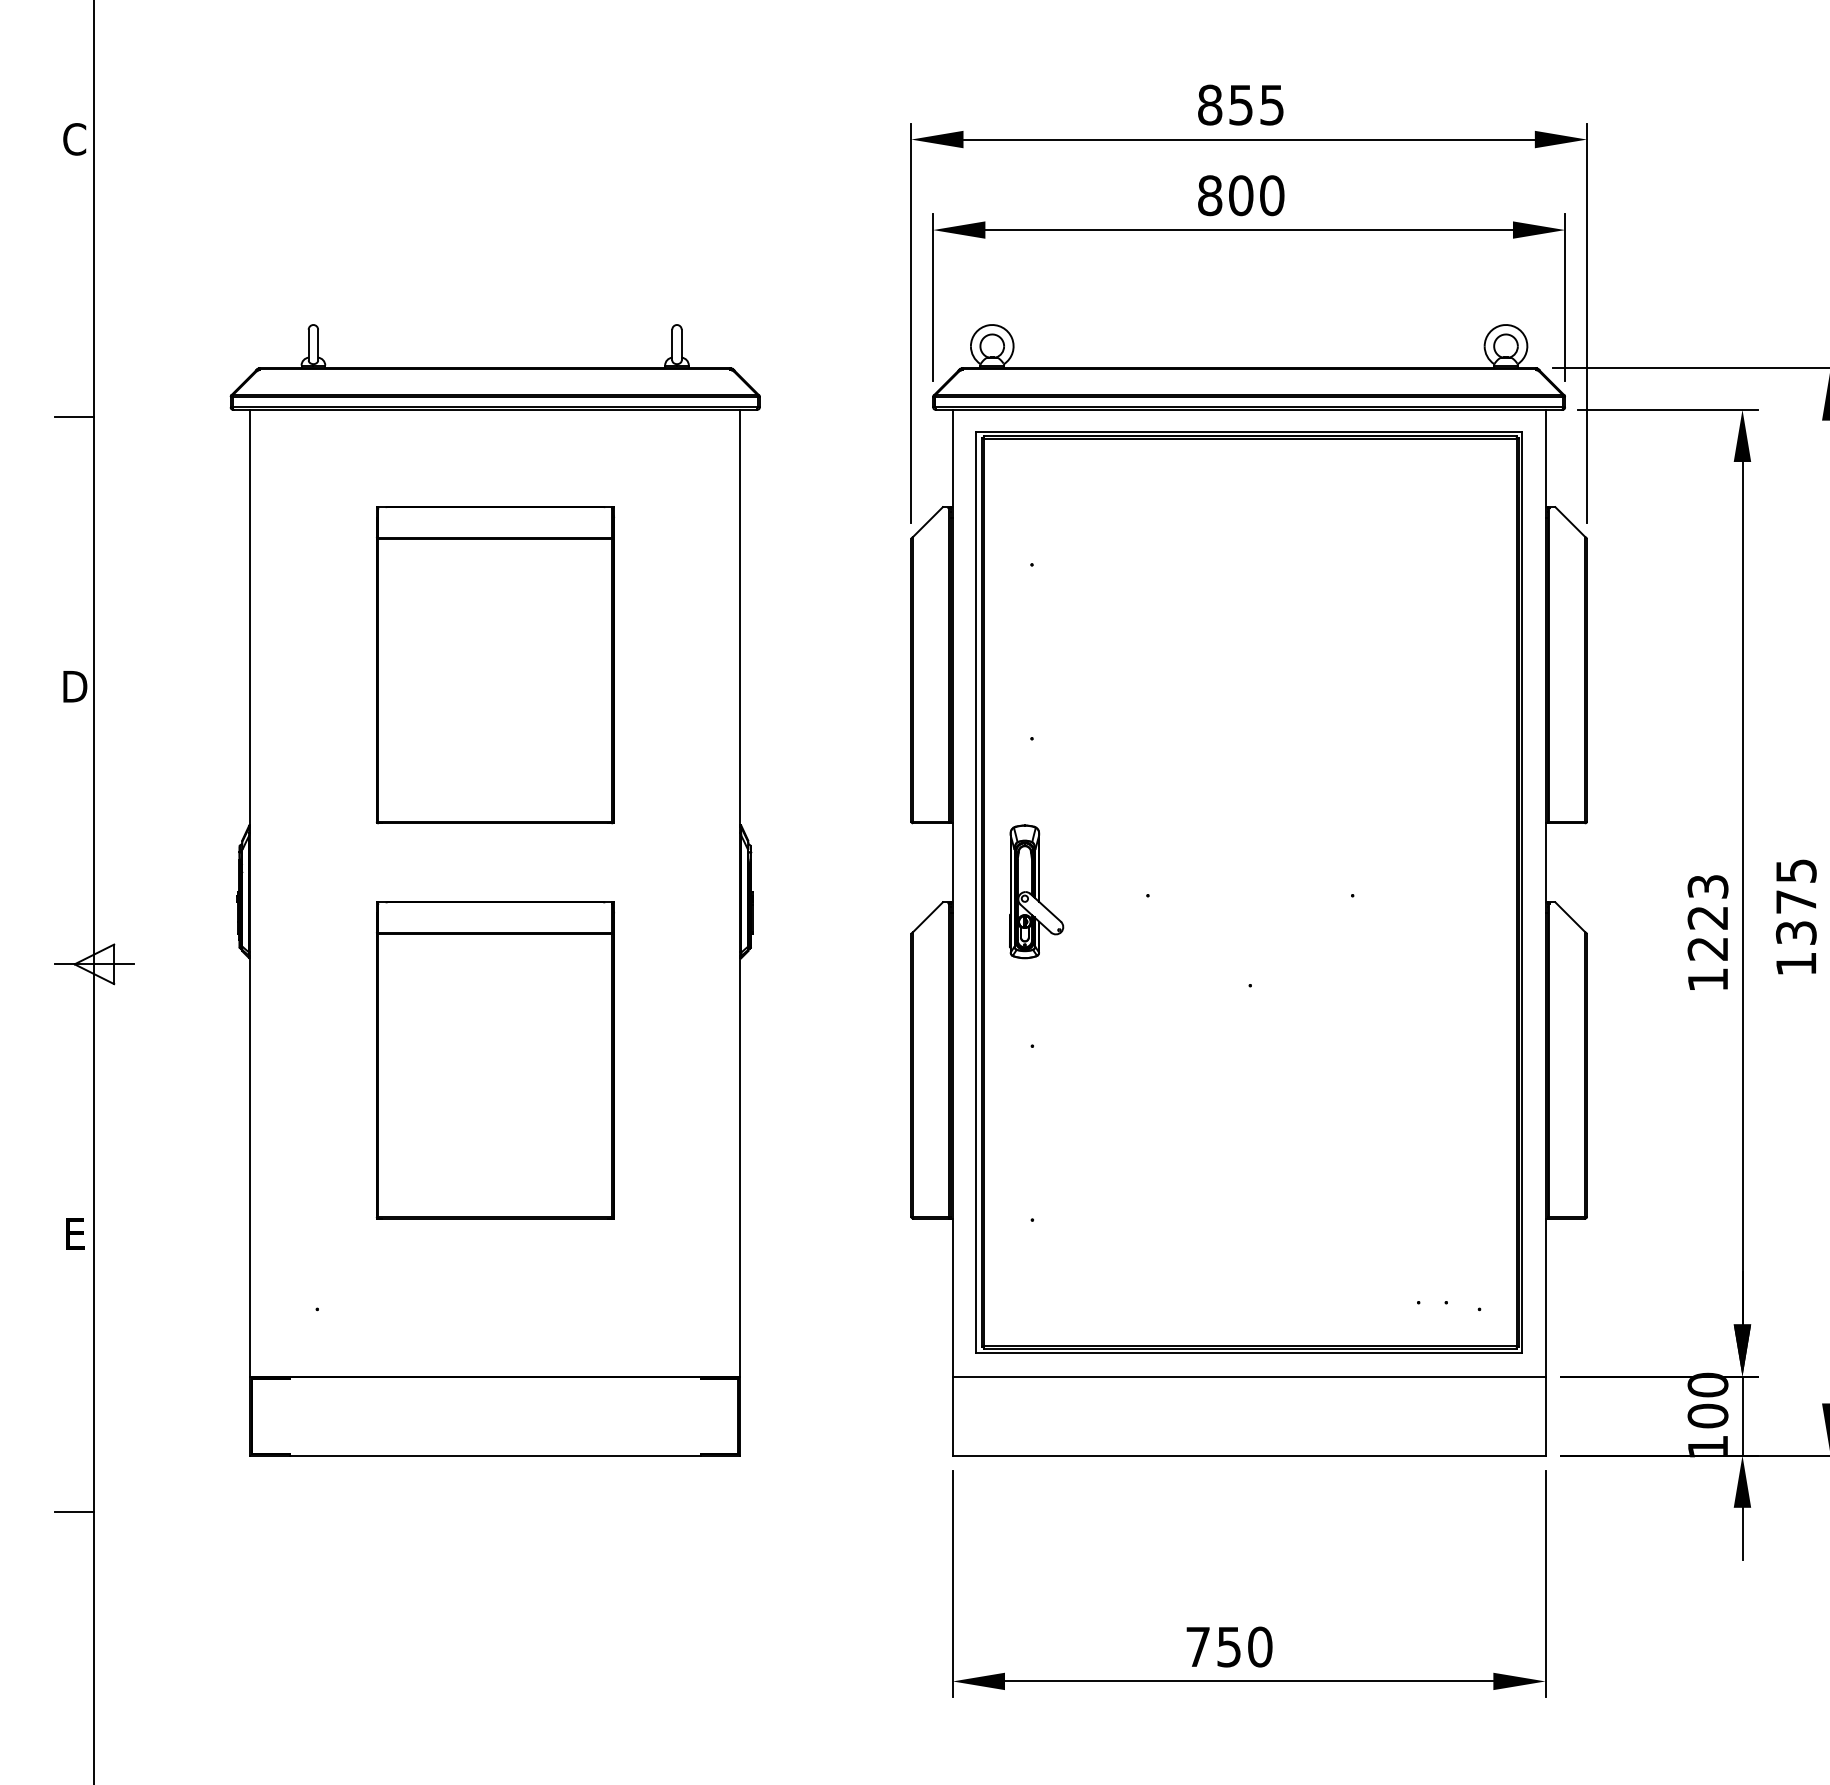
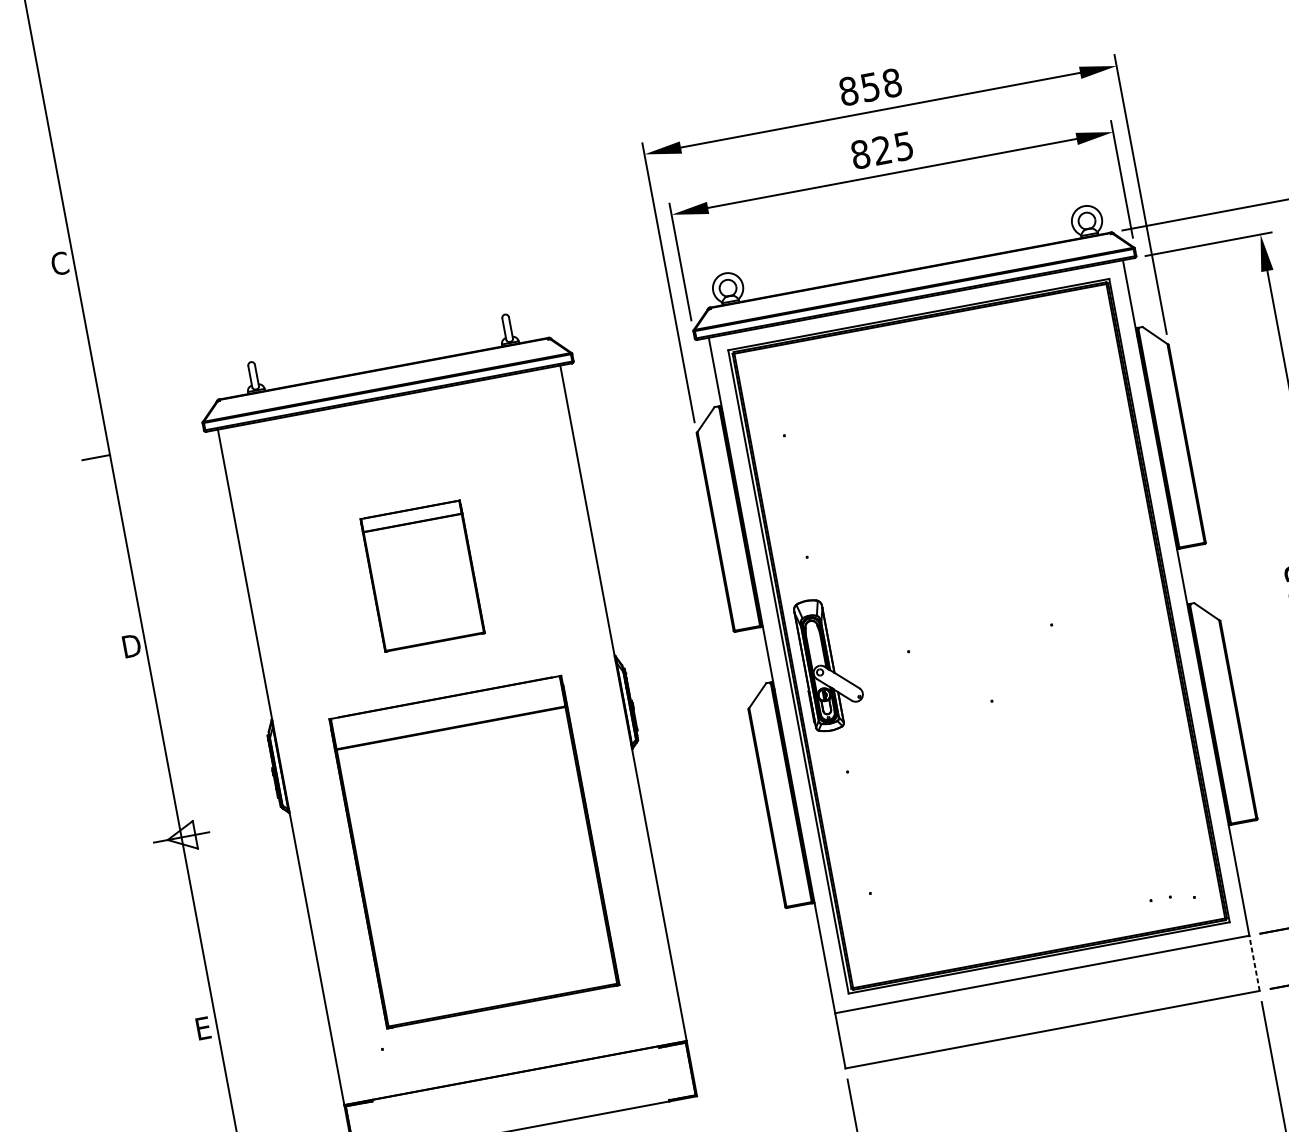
text: (1272, 104) -> (892, 82), 855 -> 858
text: (1256, 195) -> (892, 148), 800 -> 825
part: (495, 665) -> (422, 576), size x0.6
part: (1036, 891) -> (830, 663), size x1.4
part: (494, 1060) -> (473, 852), size x1.4
line: (1545, 1416) -> (1254, 963), solid -> dashed

